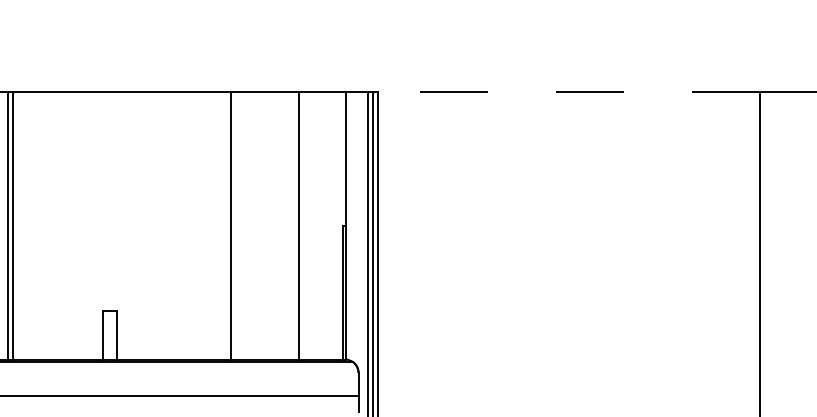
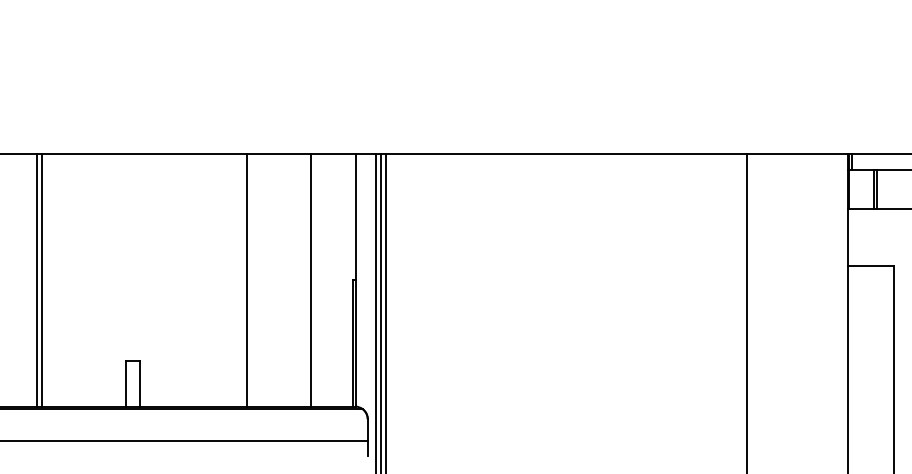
line: (568, 91) -> (566, 153), dashed -> solid

